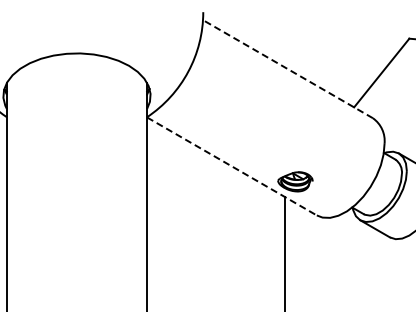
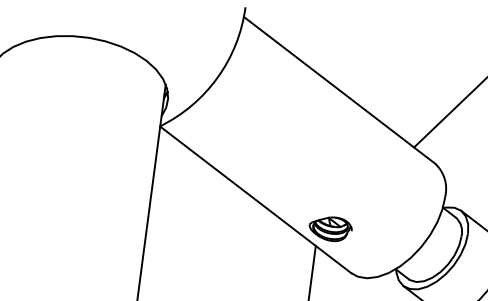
line: (287, 68) -> (339, 89), dashed -> solid
line: (231, 166) -> (255, 199), dashed -> solid

